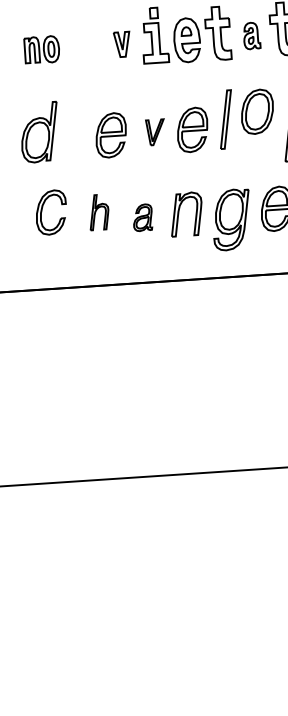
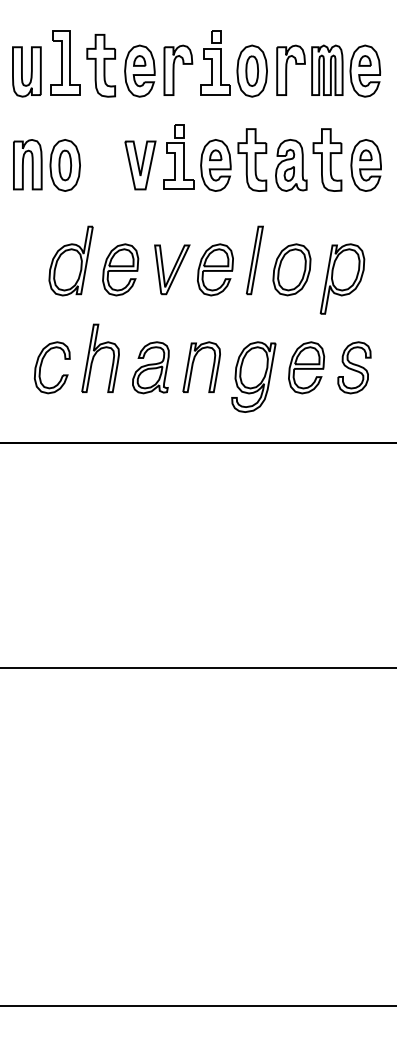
part: (252, 35) -> (291, 165), size x1.67
part: (122, 44) -> (140, 165), size x1.67
part: (41, 49) -> (46, 165), size x1.67
part: (257, 111) -> (291, 269), moved
part: (39, 132) -> (70, 260), moved
part: (155, 132) -> (172, 269), size x1.67
part: (42, 209) -> (42, 363), moved
part: (98, 211) -> (100, 357), size x1.67
part: (142, 217) -> (150, 367), size x1.67

